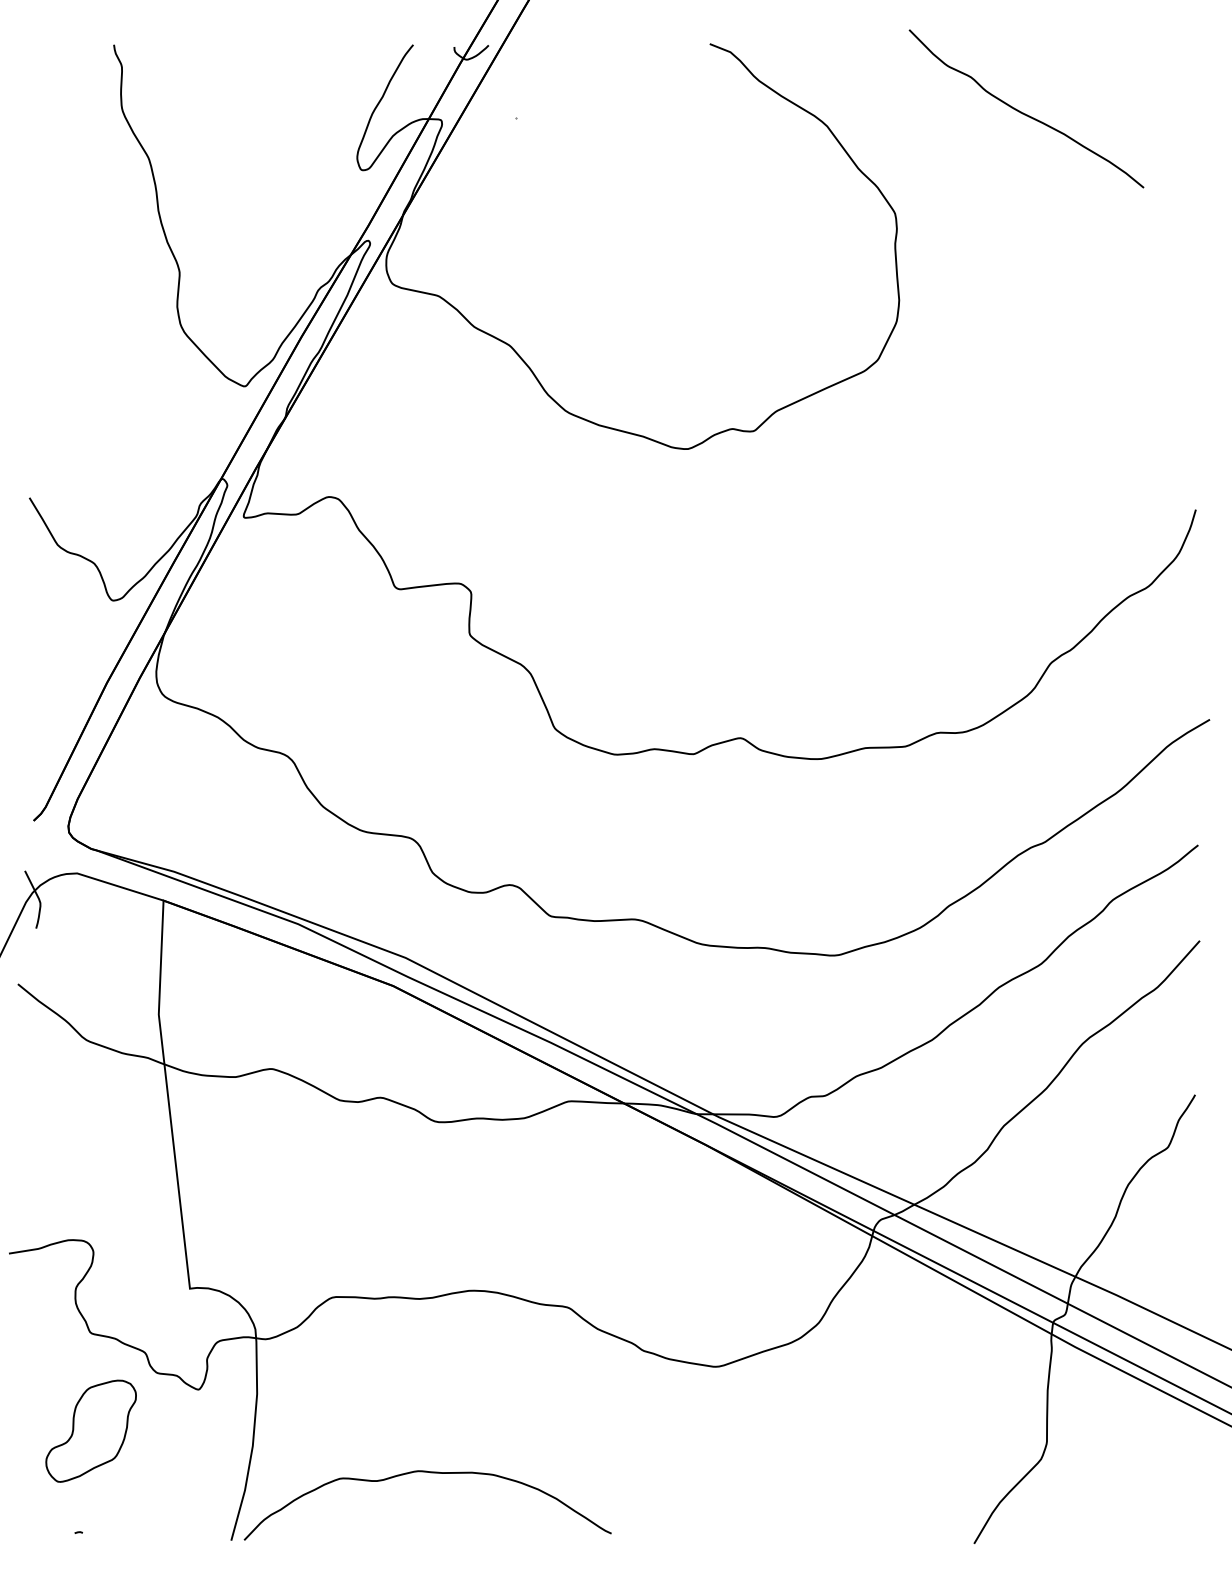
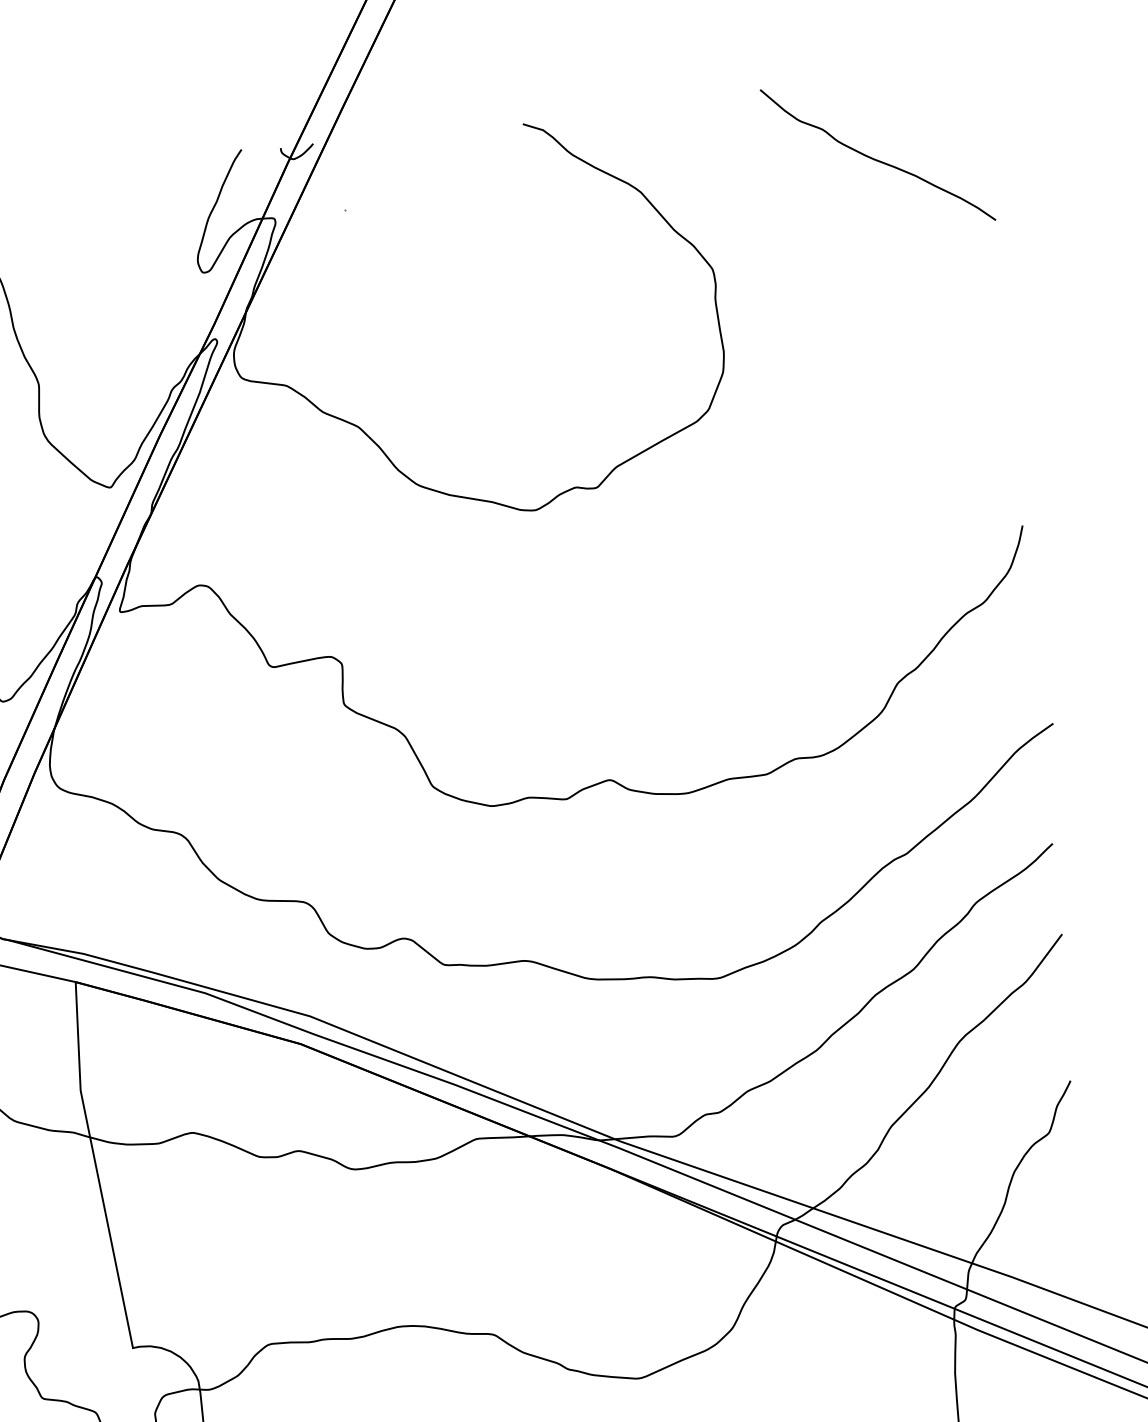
curve: (1023, 112) -> (875, 158), moved

